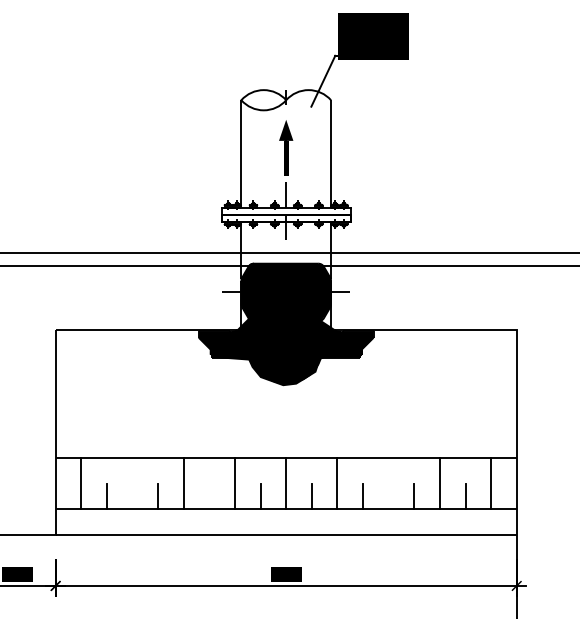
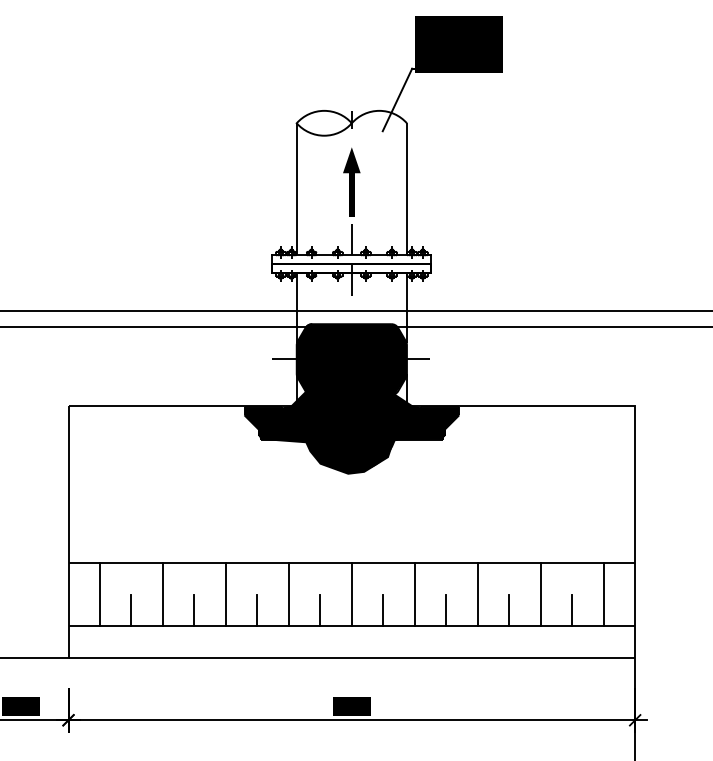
line: (132, 483) -> (162, 594), added
line: (388, 483) -> (477, 594), added
line: (209, 496) -> (257, 610), added

